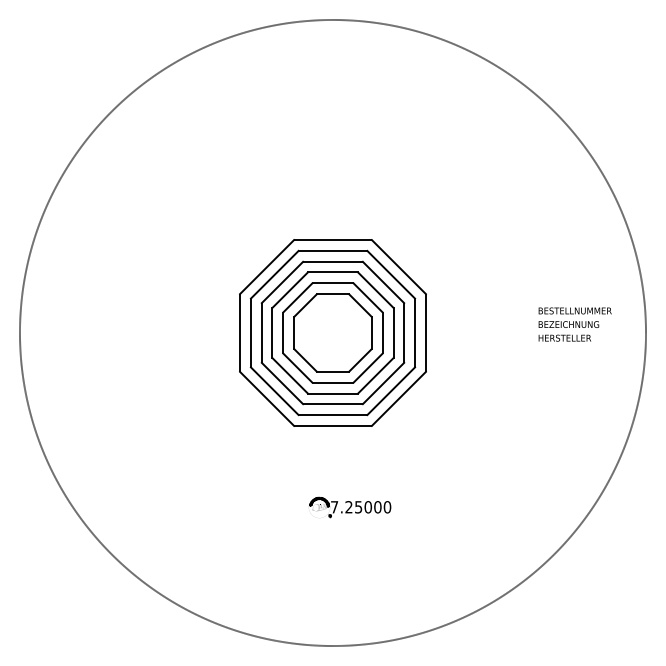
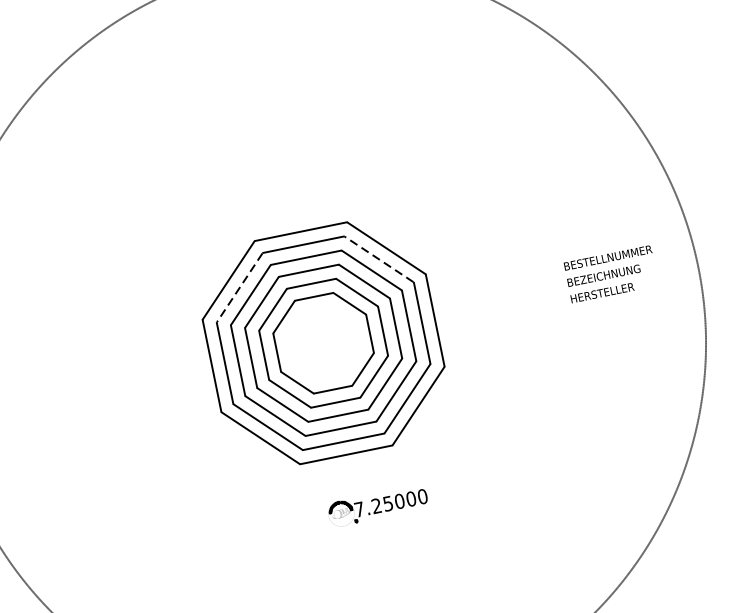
line: (274, 274) -> (239, 287), solid -> dashed
line: (391, 274) -> (379, 259), solid -> dashed
part: (350, 507) -> (378, 505), moved

